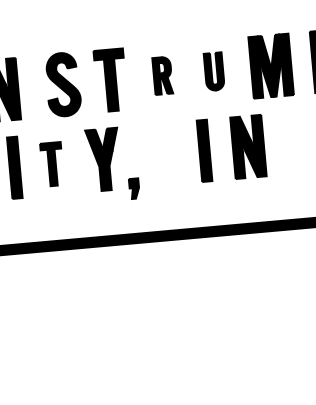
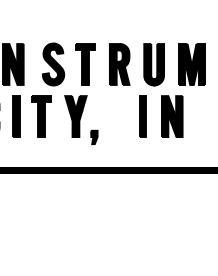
part: (213, 71) -> (153, 64), size x1.67
part: (162, 75) -> (119, 64), size x1.67
part: (52, 164) -> (41, 116), size x1.43

